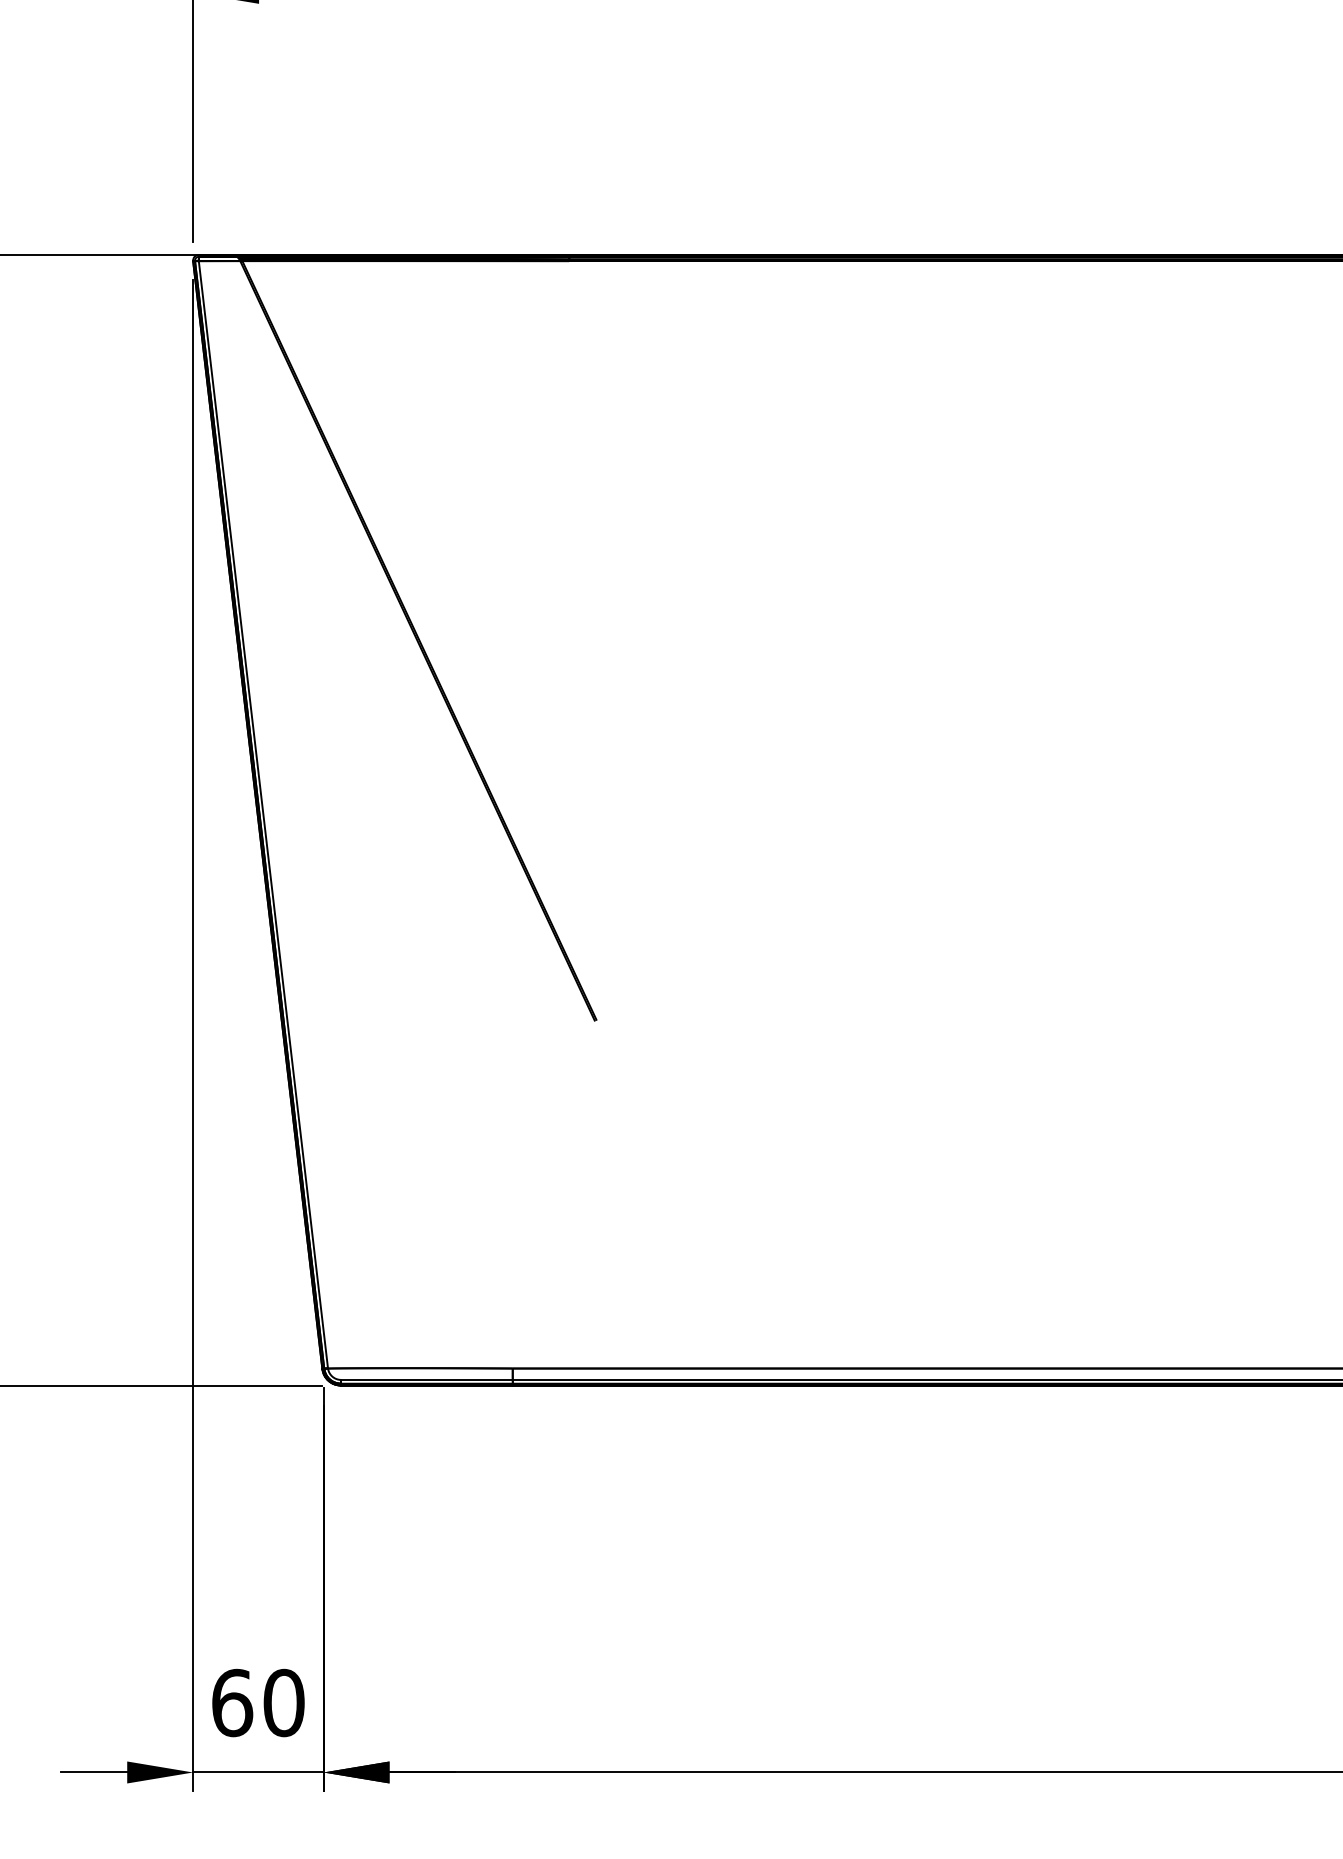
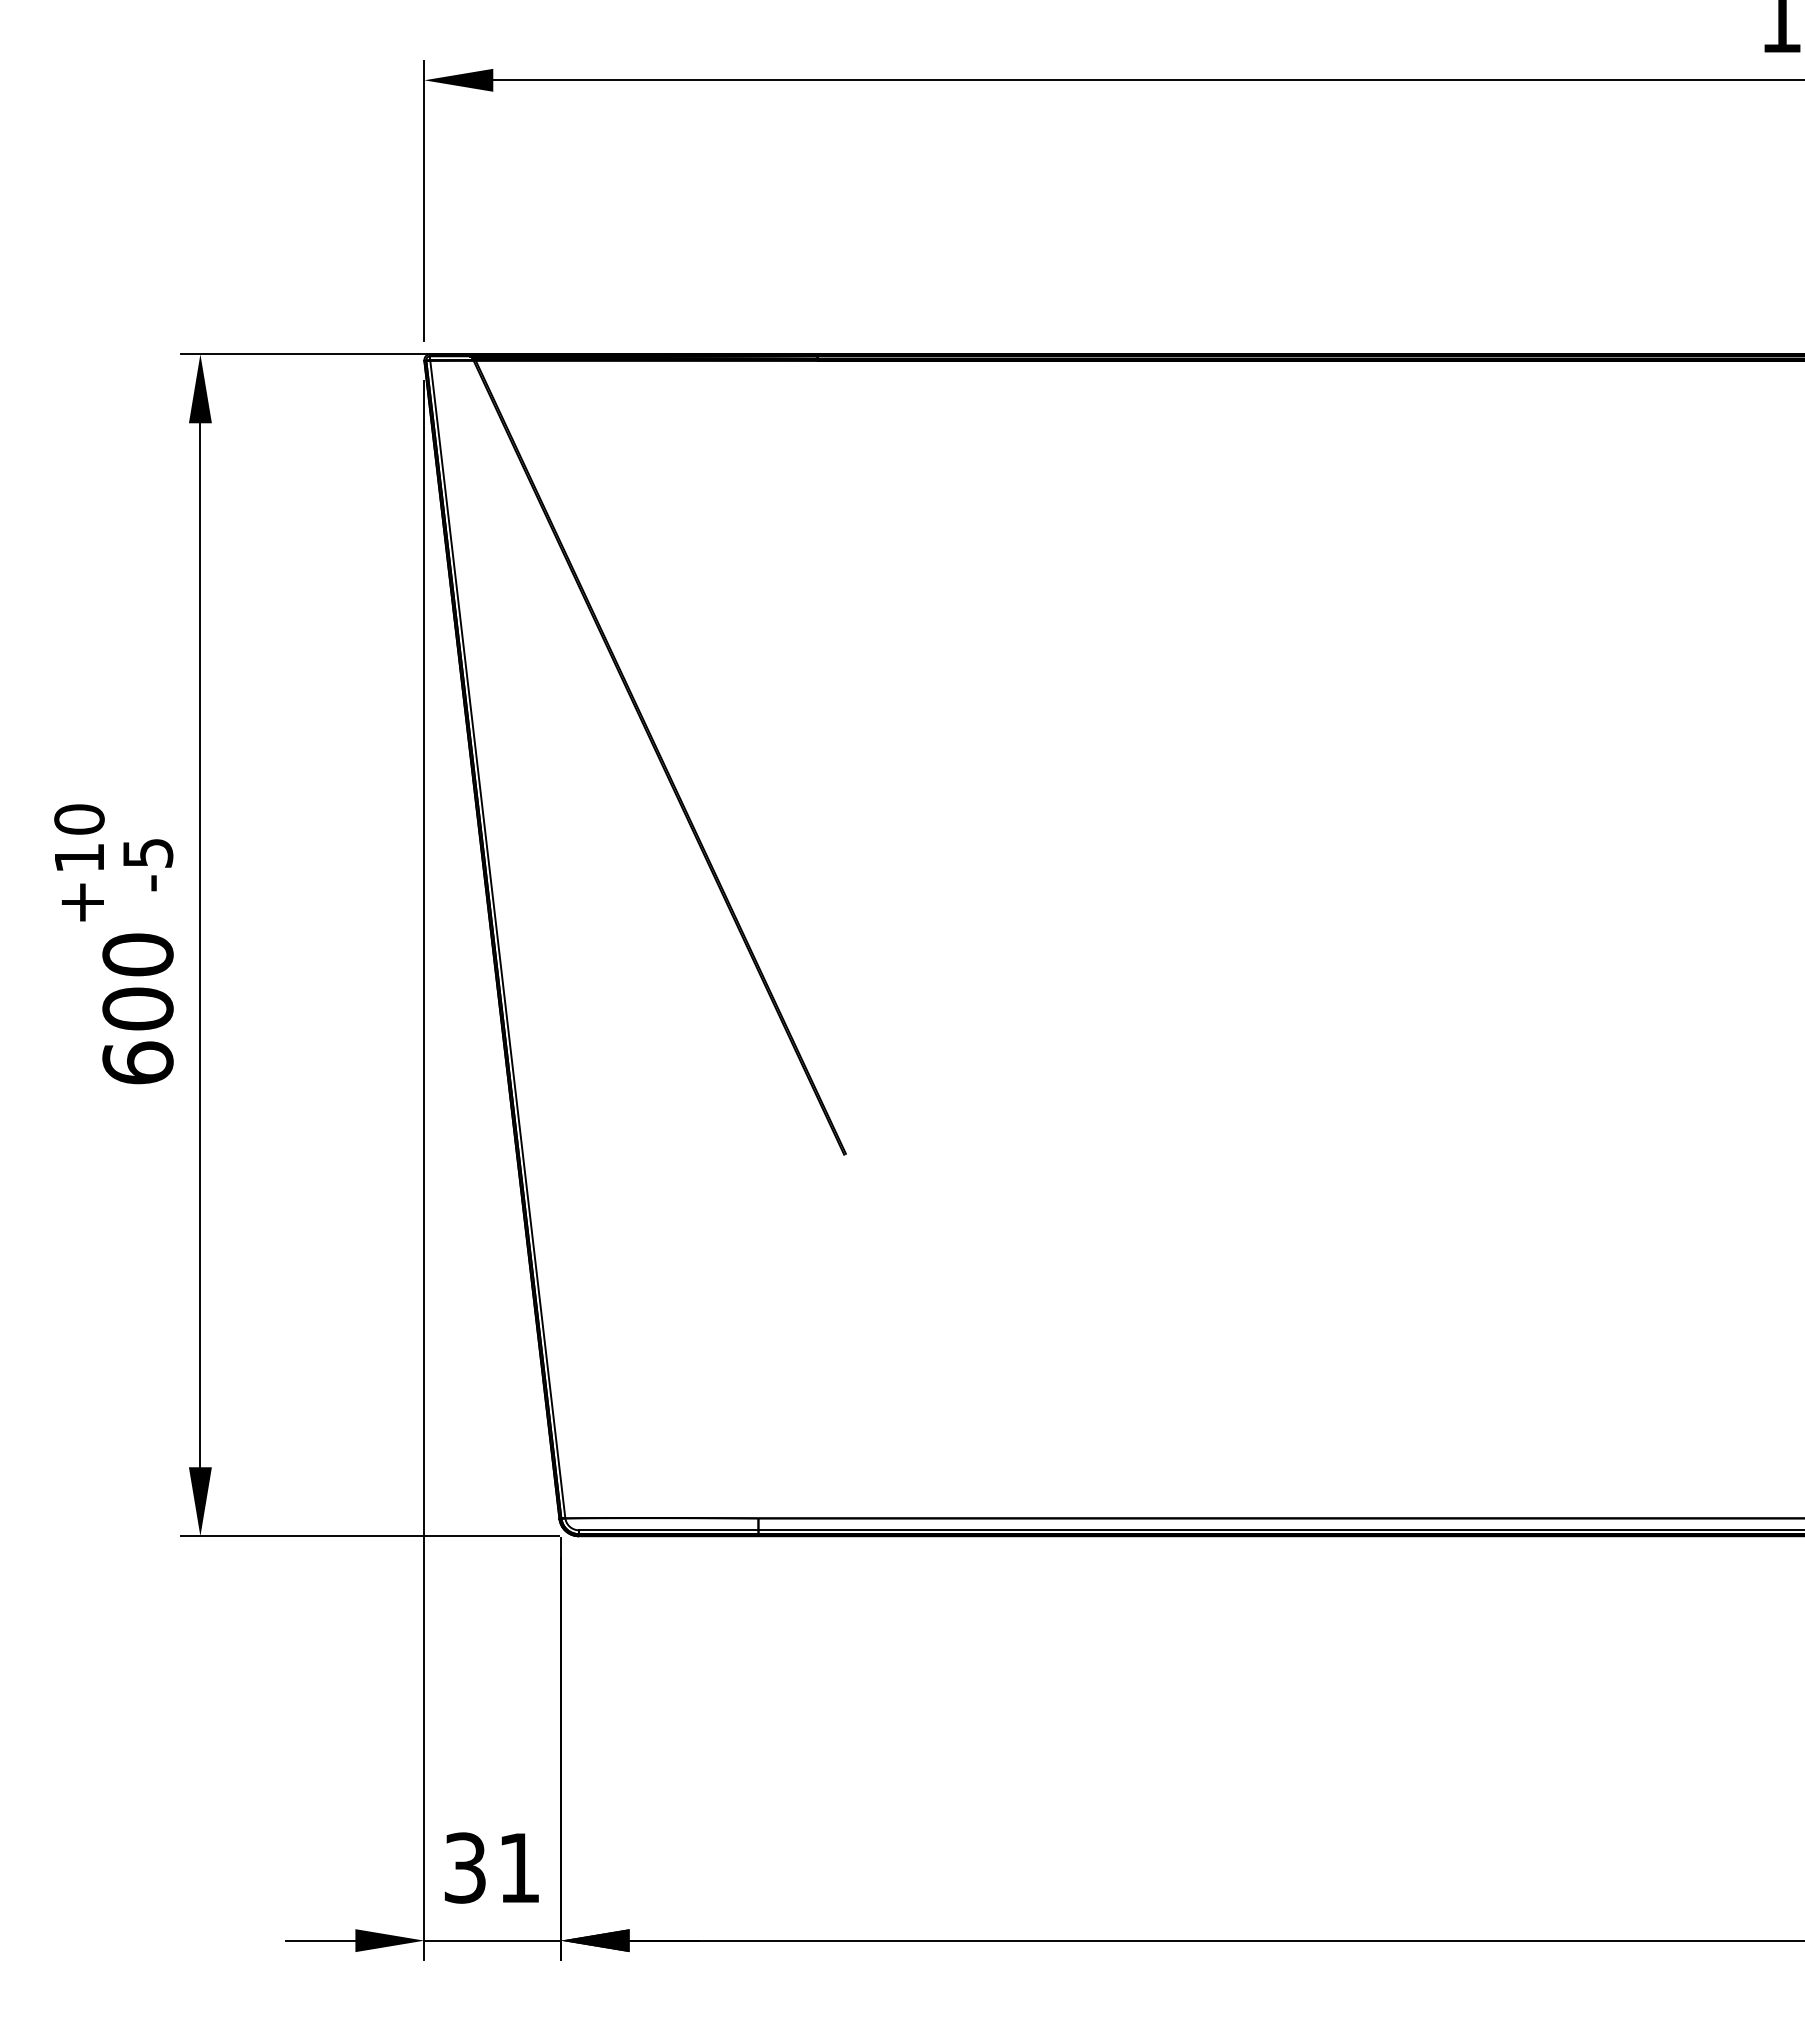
text: (258, 1702) -> (492, 1867), 60 -> 31

